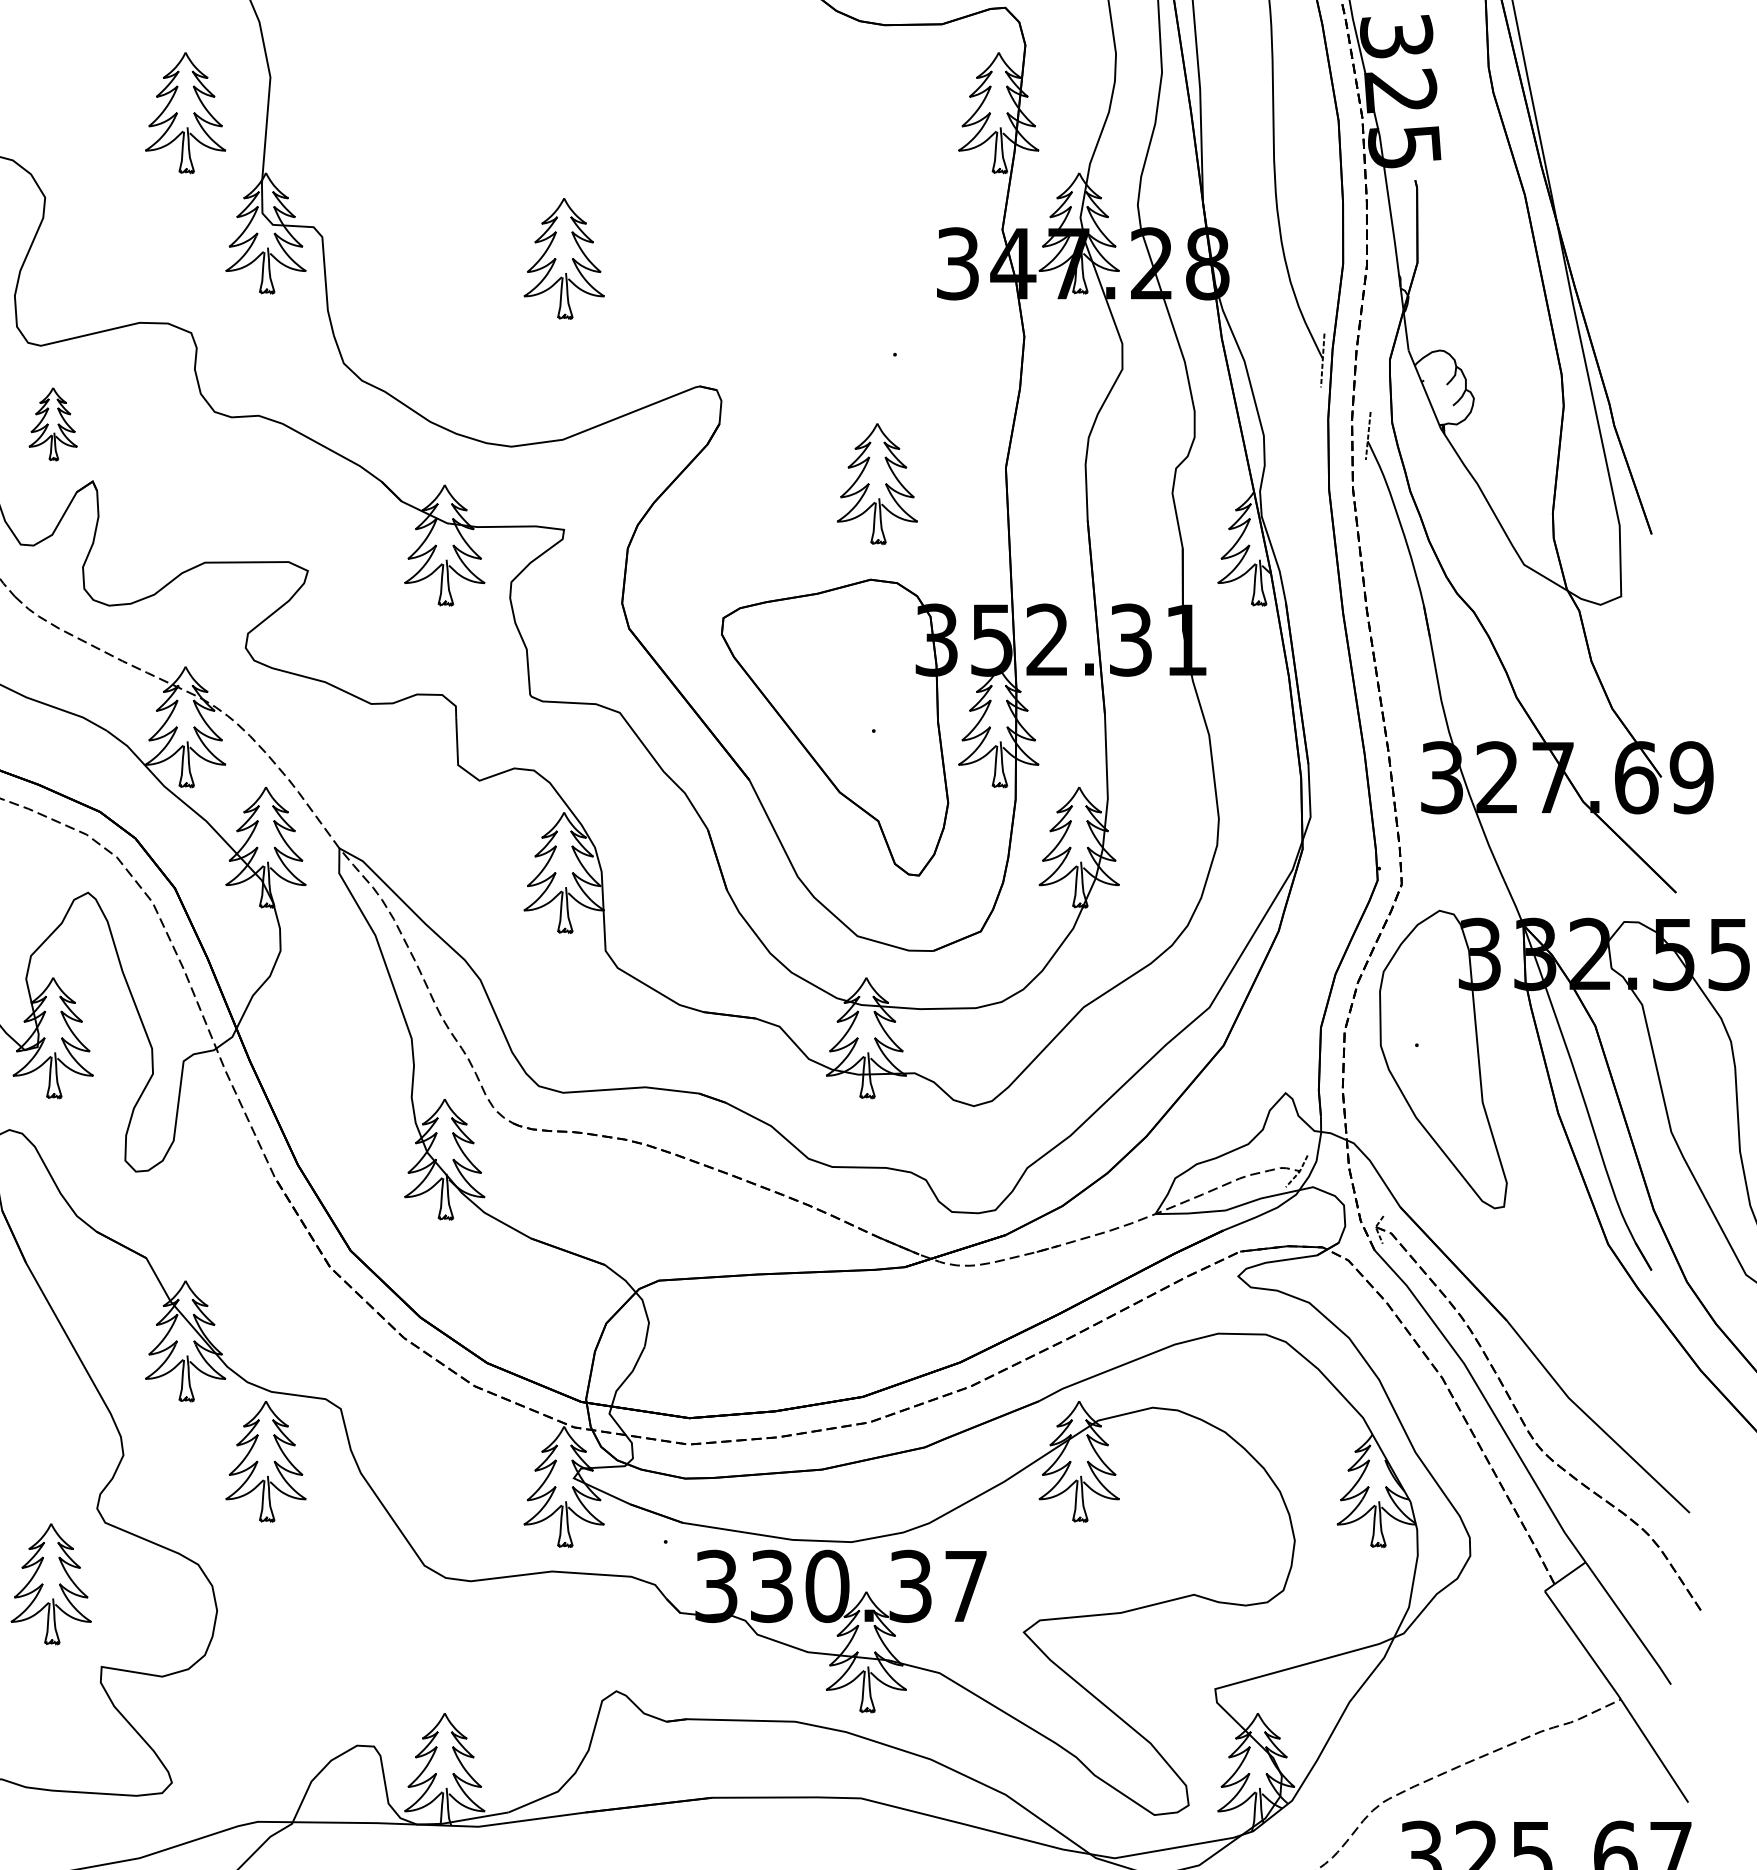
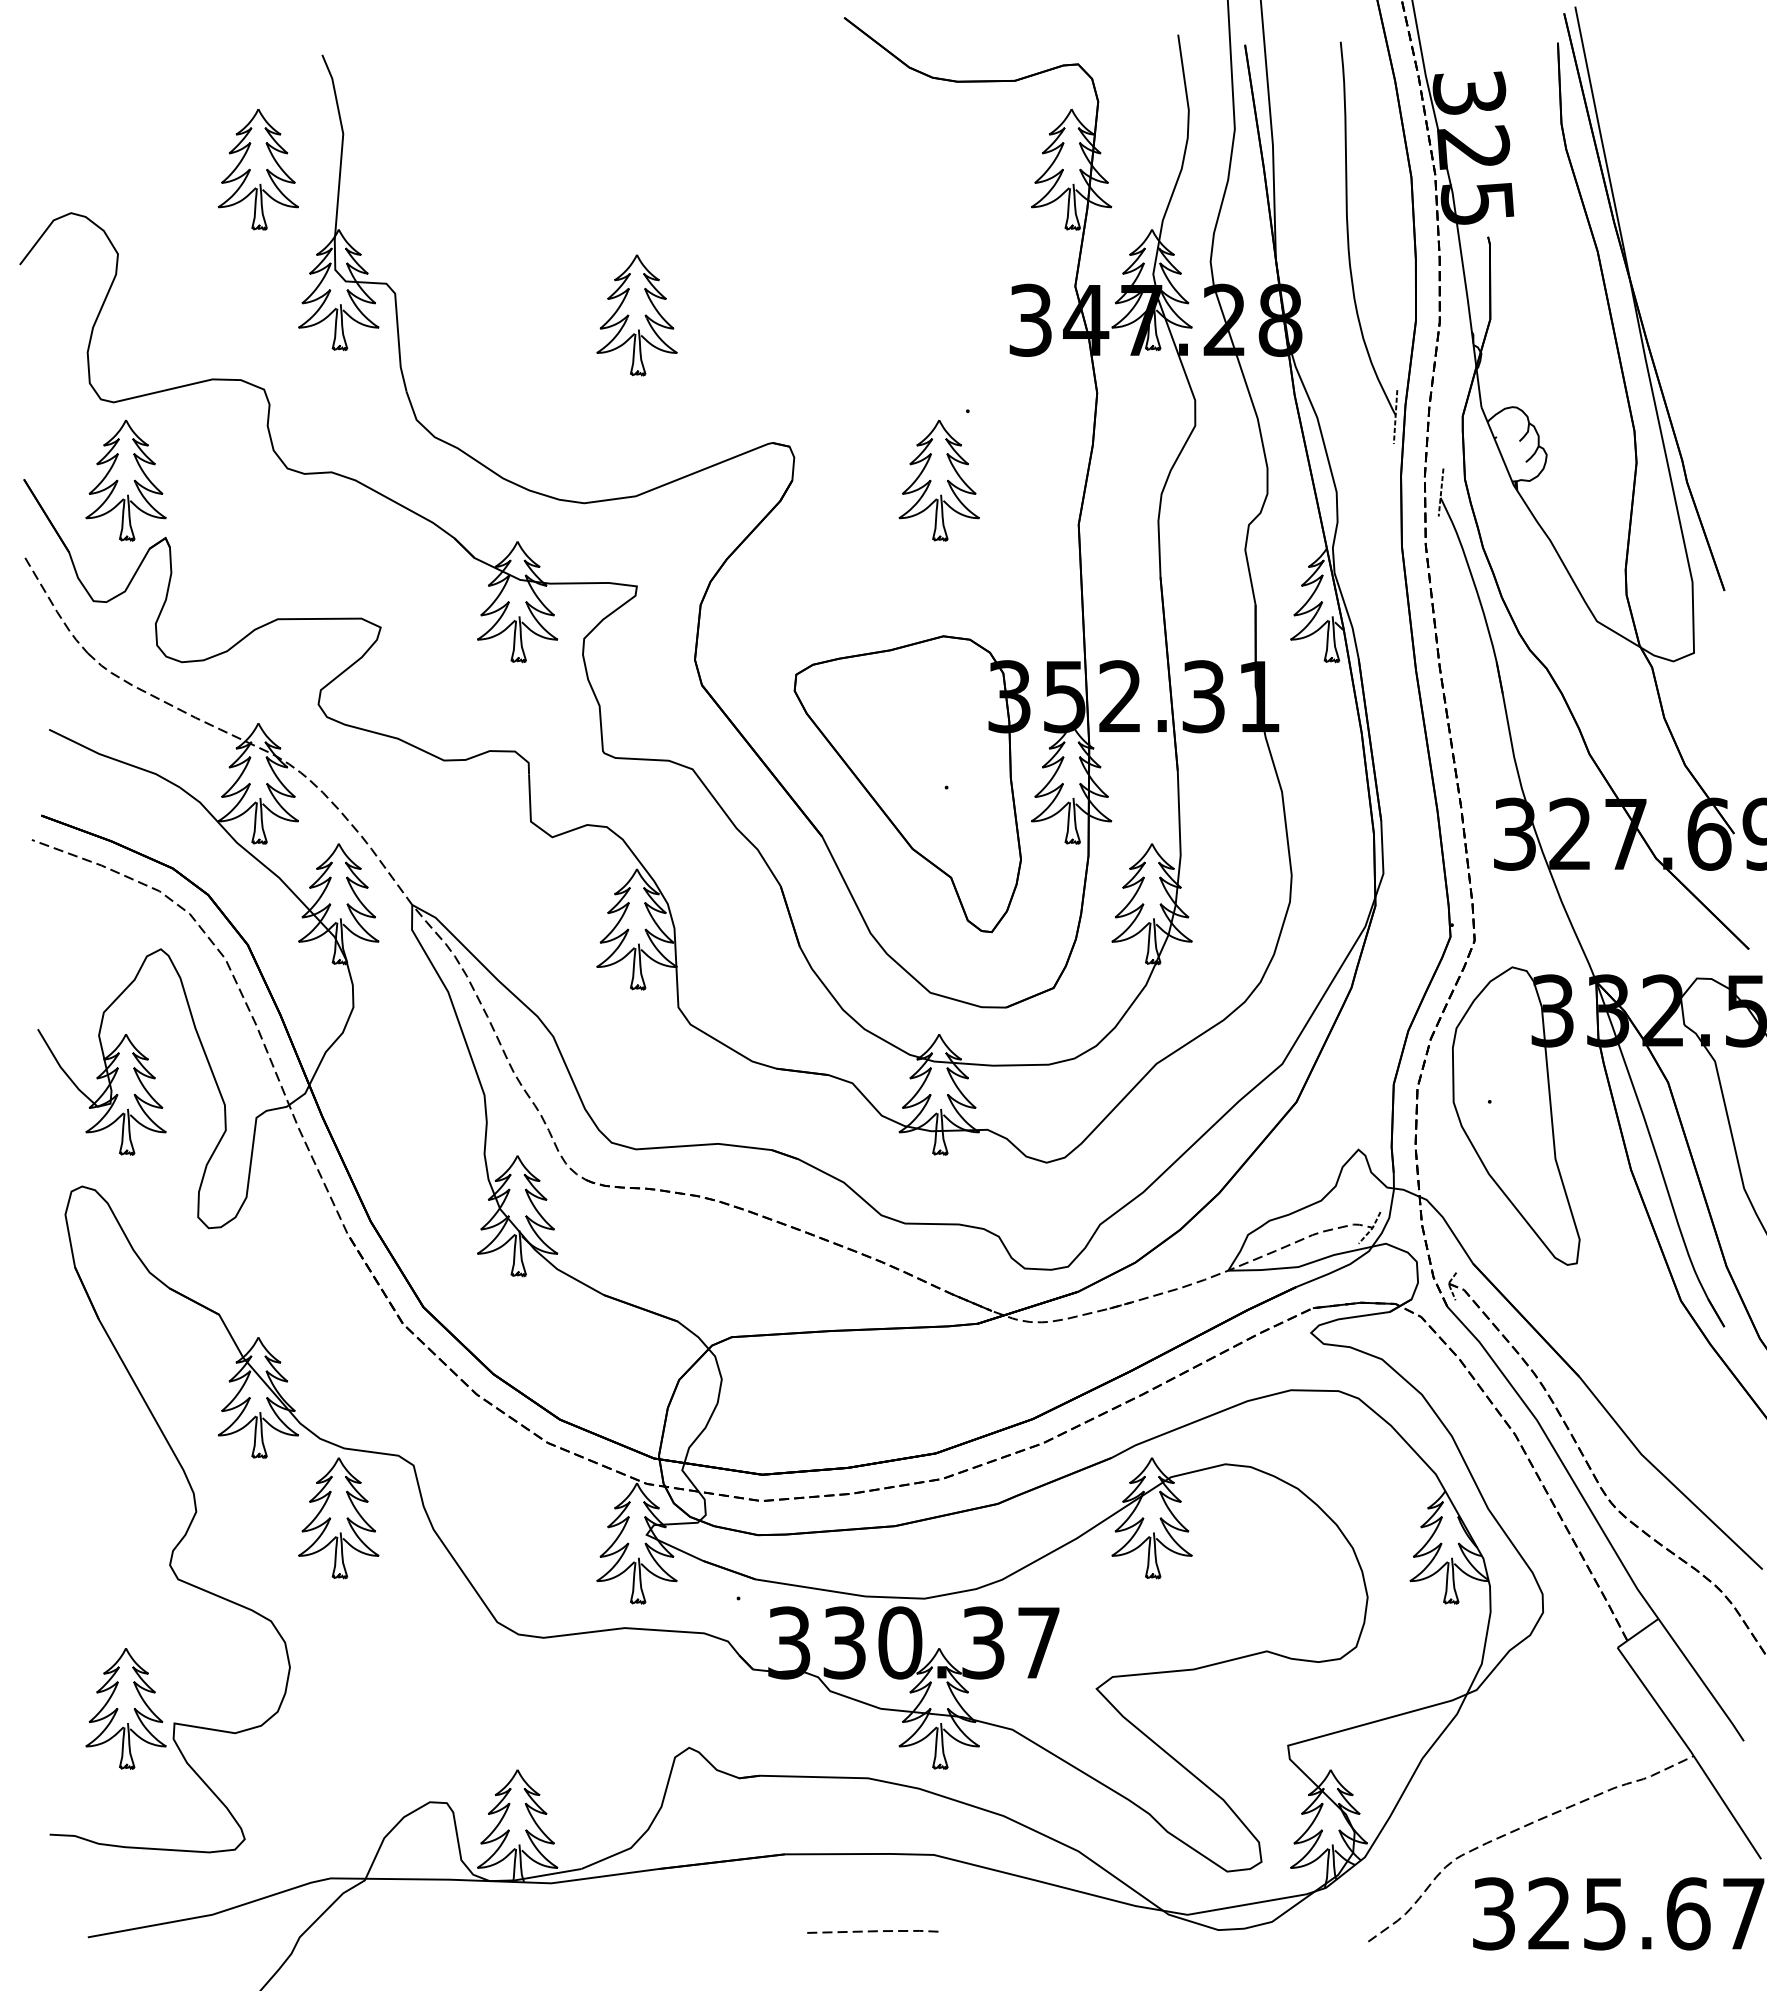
part: (52, 423) -> (125, 480), size x1.67
part: (876, 483) -> (938, 480), moved
part: (50, 1583) -> (125, 1708), moved

